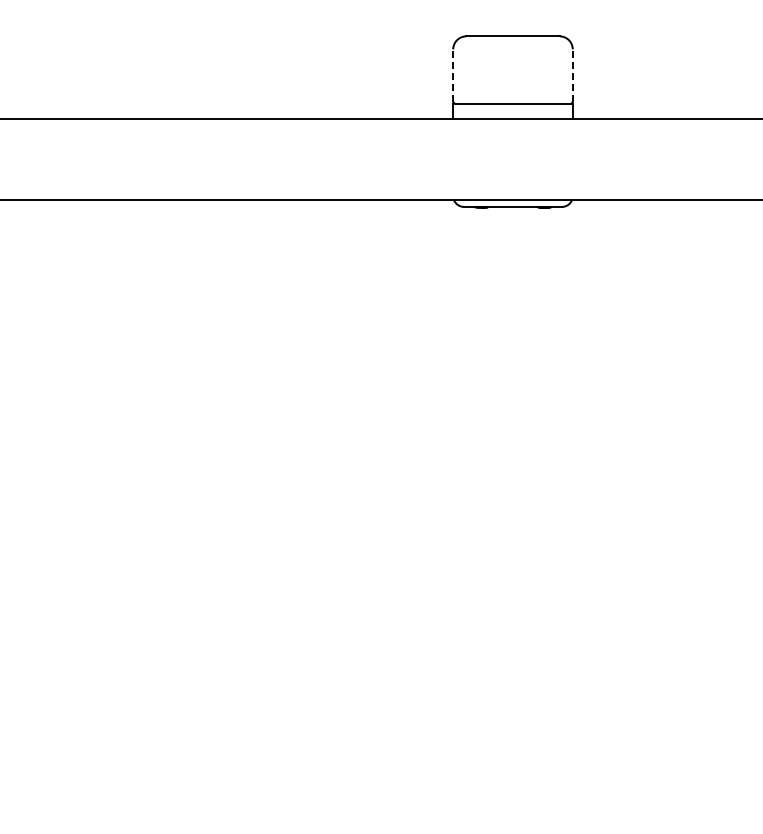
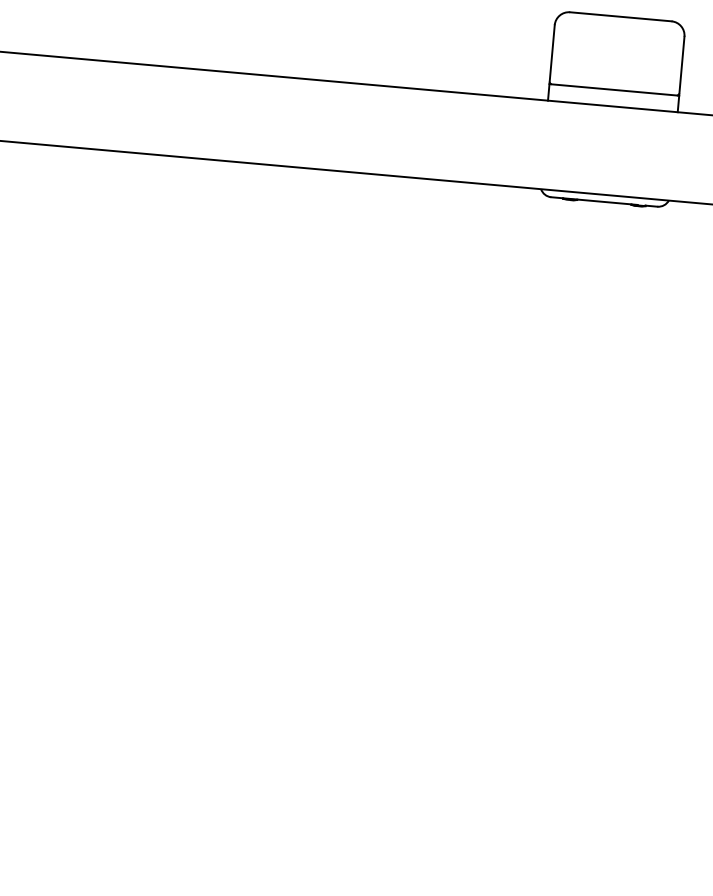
line: (453, 75) -> (552, 53), dashed -> solid
line: (572, 75) -> (681, 65), dashed -> solid

